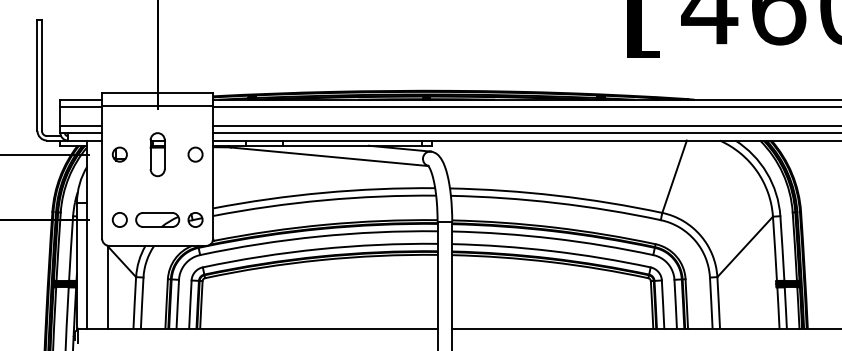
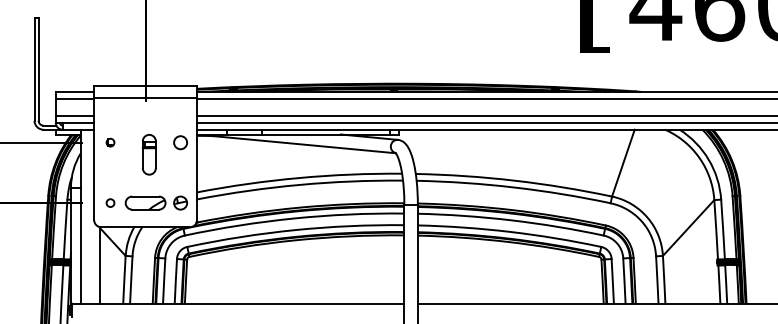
part: (119, 154) -> (110, 142), size x0.6
part: (157, 154) -> (149, 154), moved
circle: (119, 219) -> (110, 202), size x0.6

